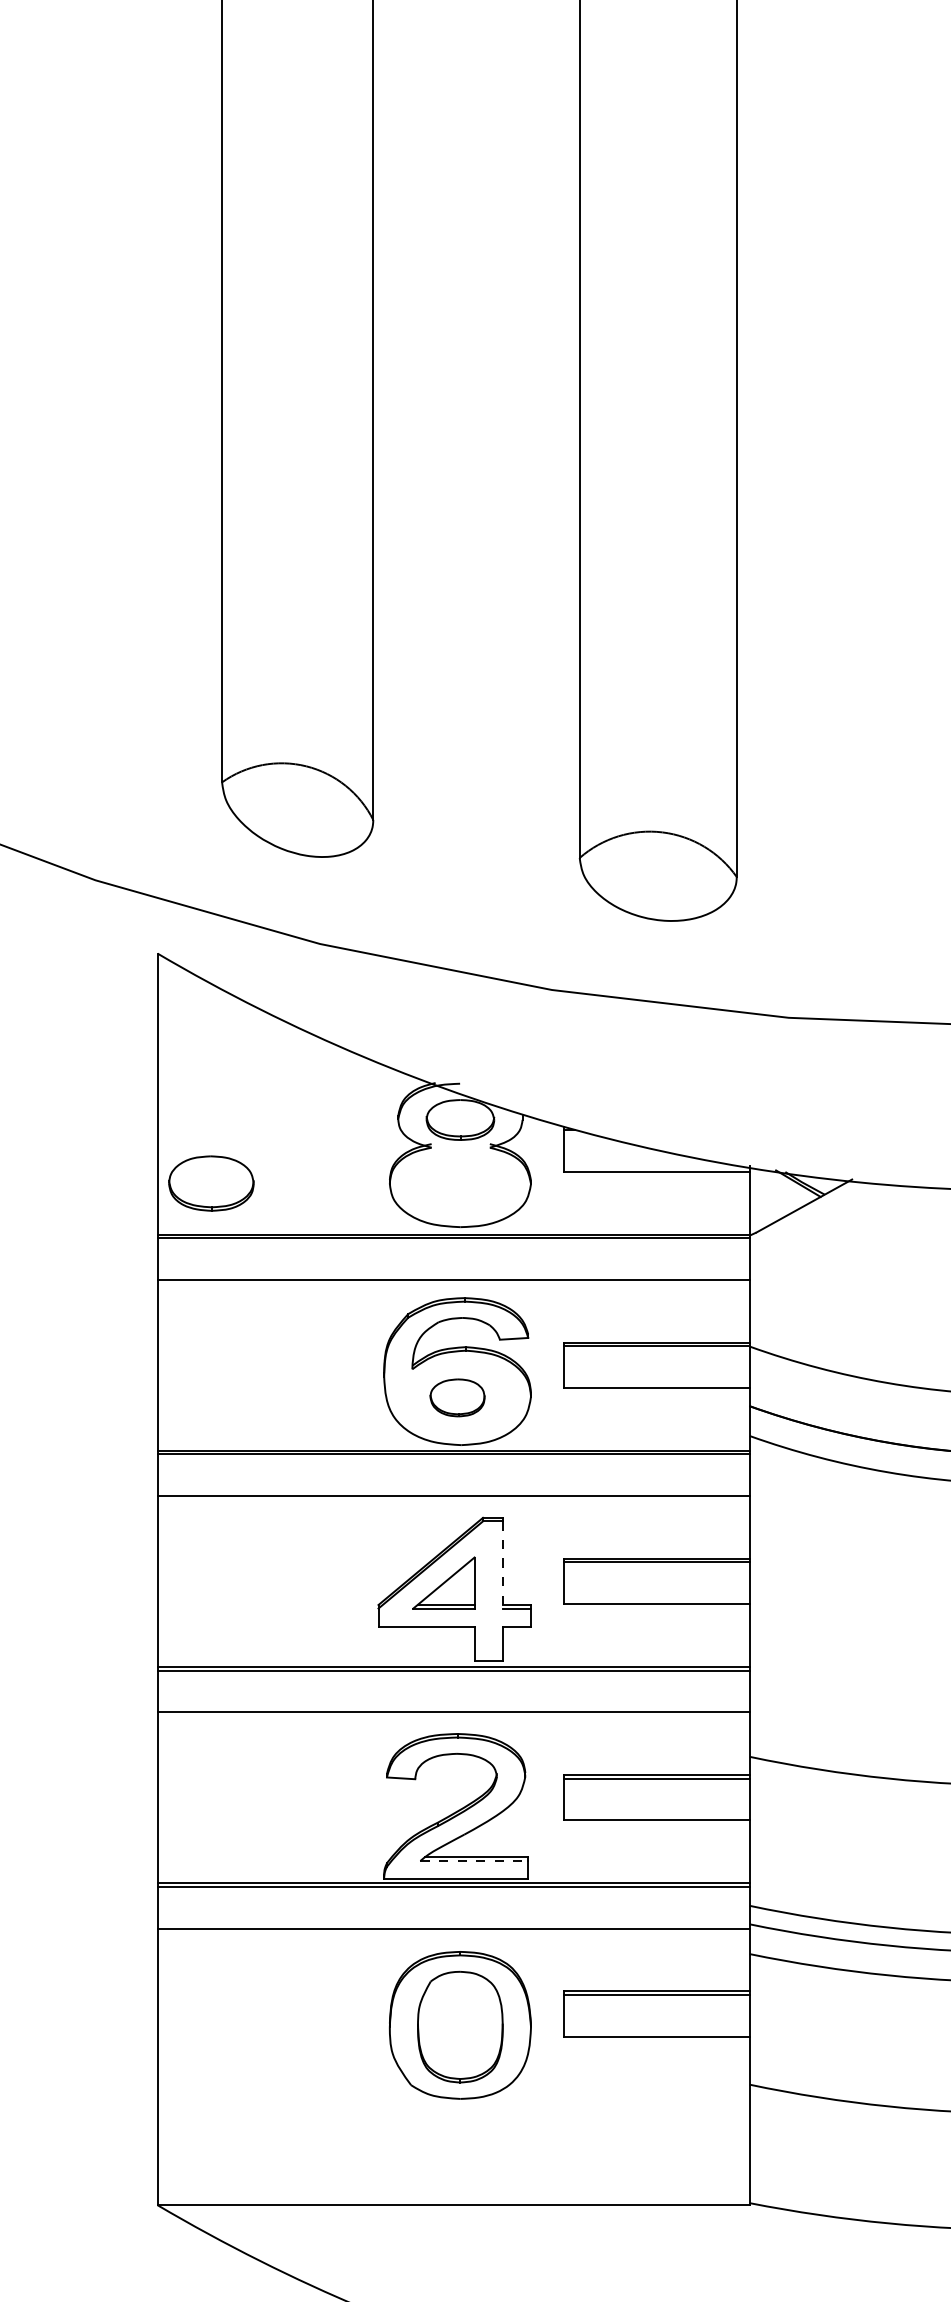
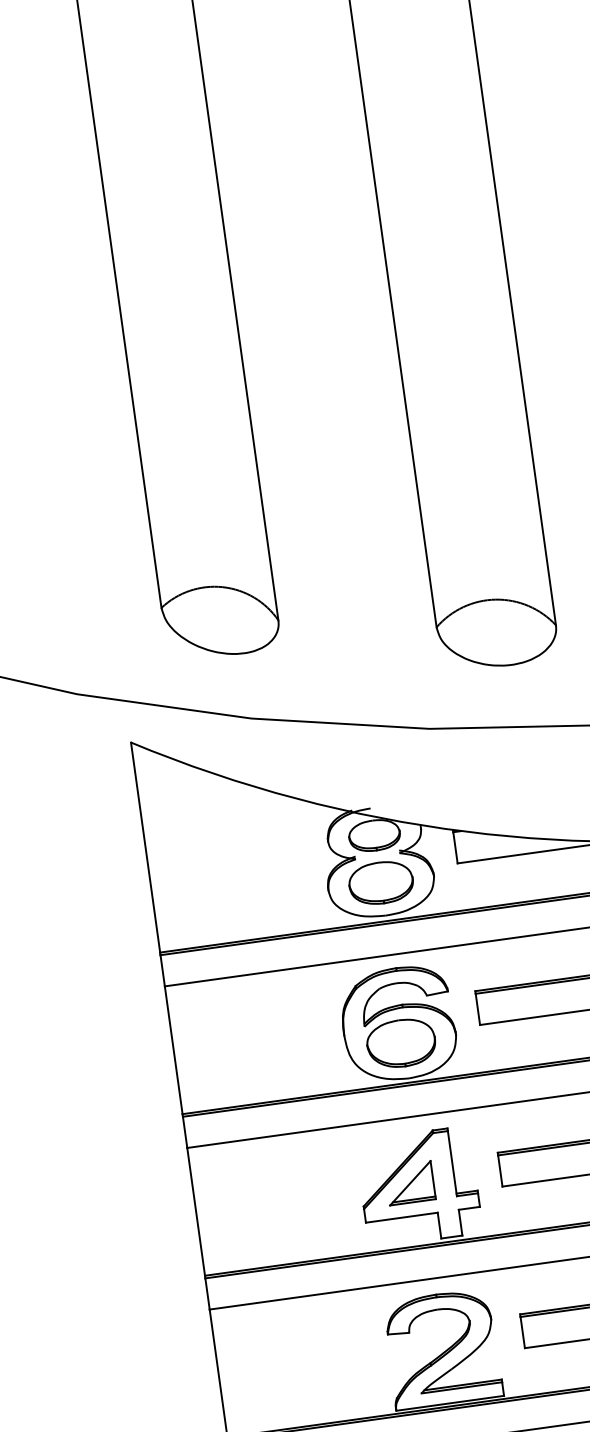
part: (211, 1183) -> (381, 882), moved
part: (457, 1397) -> (401, 1043), size x1.67
line: (502, 1564) -> (452, 1163), dashed -> solid
line: (474, 1861) -> (462, 1388), dashed -> solid

